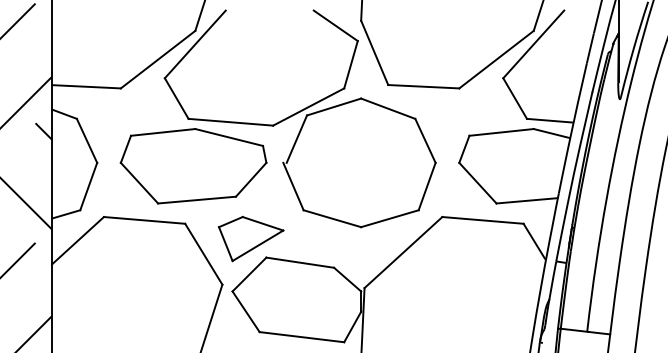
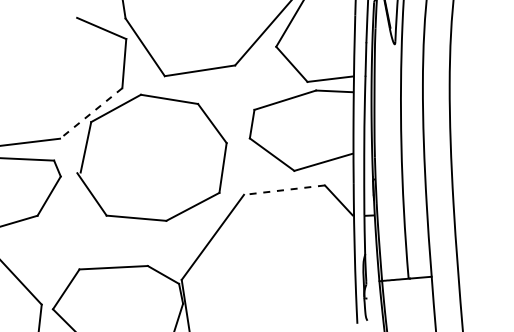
line: (308, 107) -> (91, 113), solid -> dashed
line: (482, 220) -> (284, 190), solid -> dashed
part: (250, 239) -> (60, 254), removed

